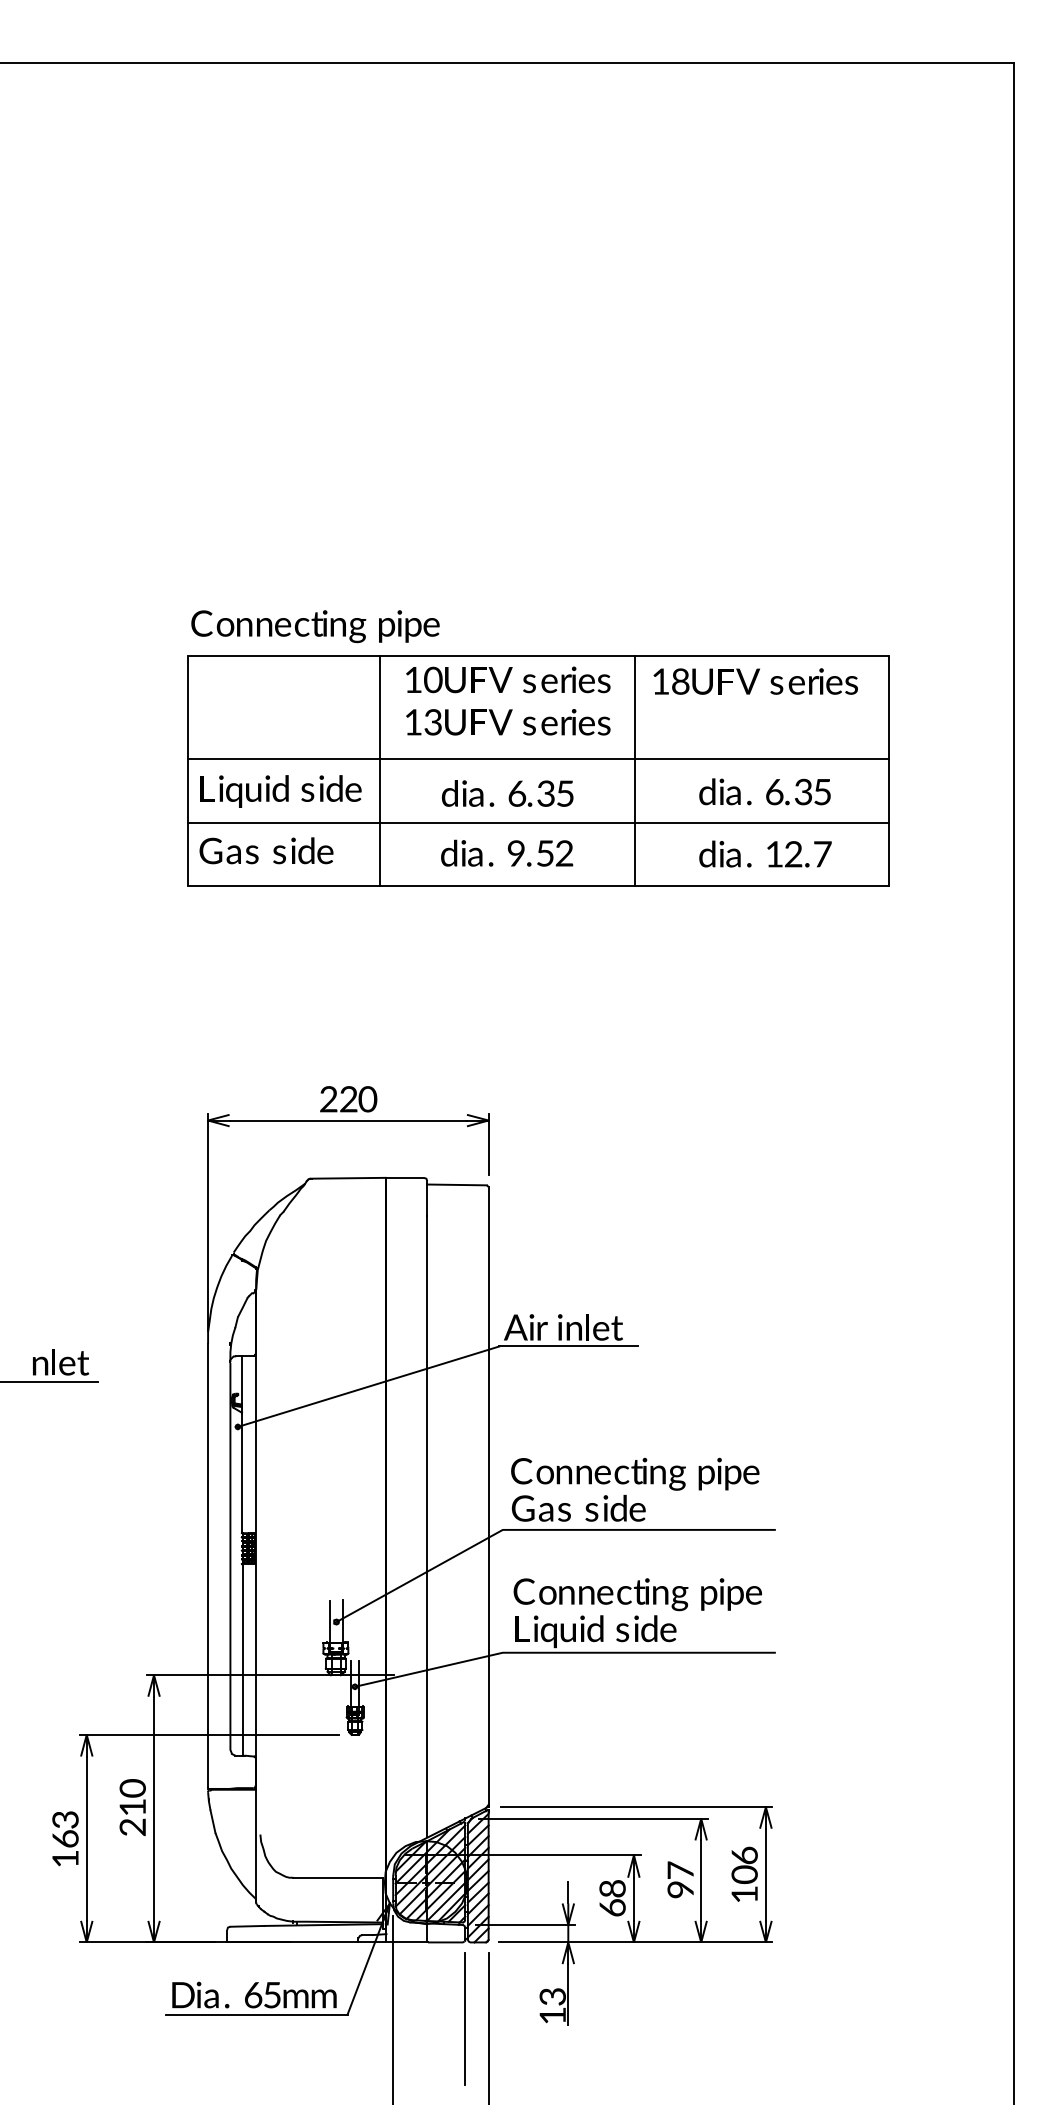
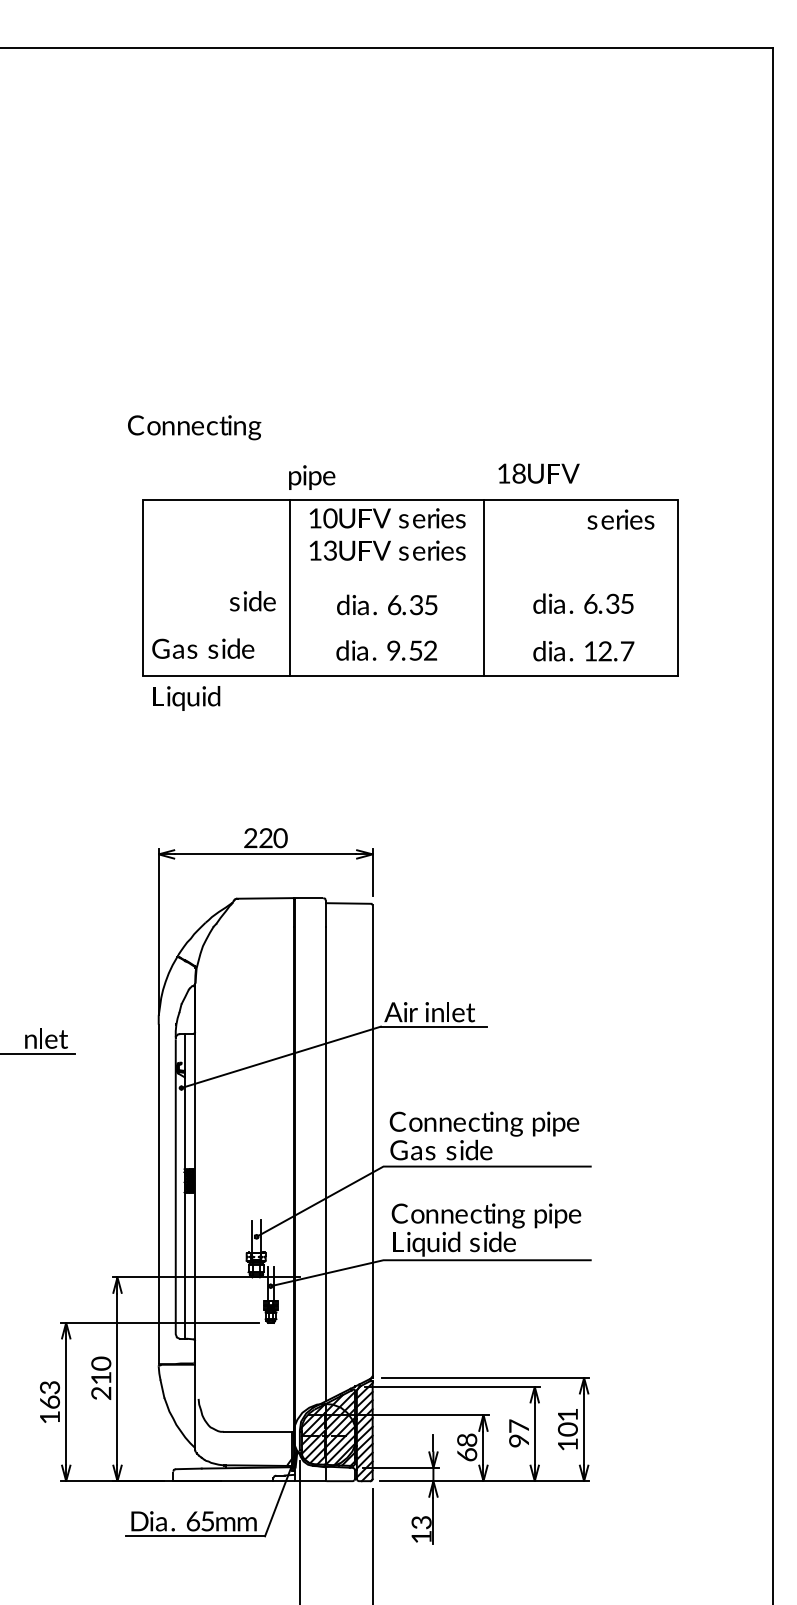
text: (278, 626) -> (194, 427), moved
text: (706, 681) -> (538, 473), moved
line: (538, 758) -> (410, 578), removed
text: (244, 791) -> (186, 698), moved
line: (538, 823) -> (410, 627), removed
text: (744, 1855) -> (567, 1414), 6 -> 1
line: (464, 2018) -> (354, 1539), removed

